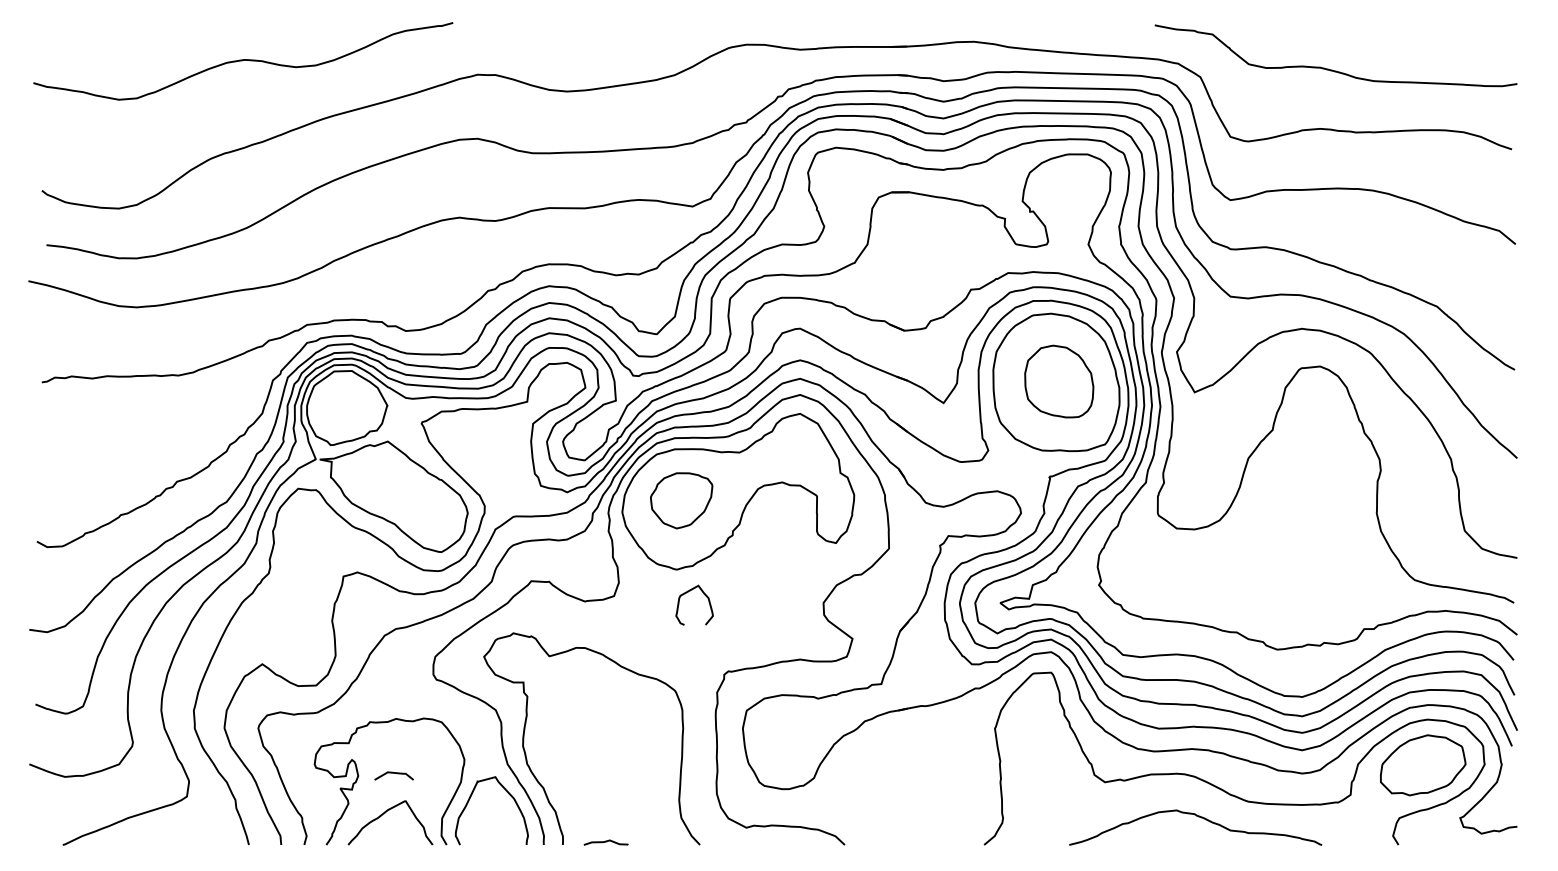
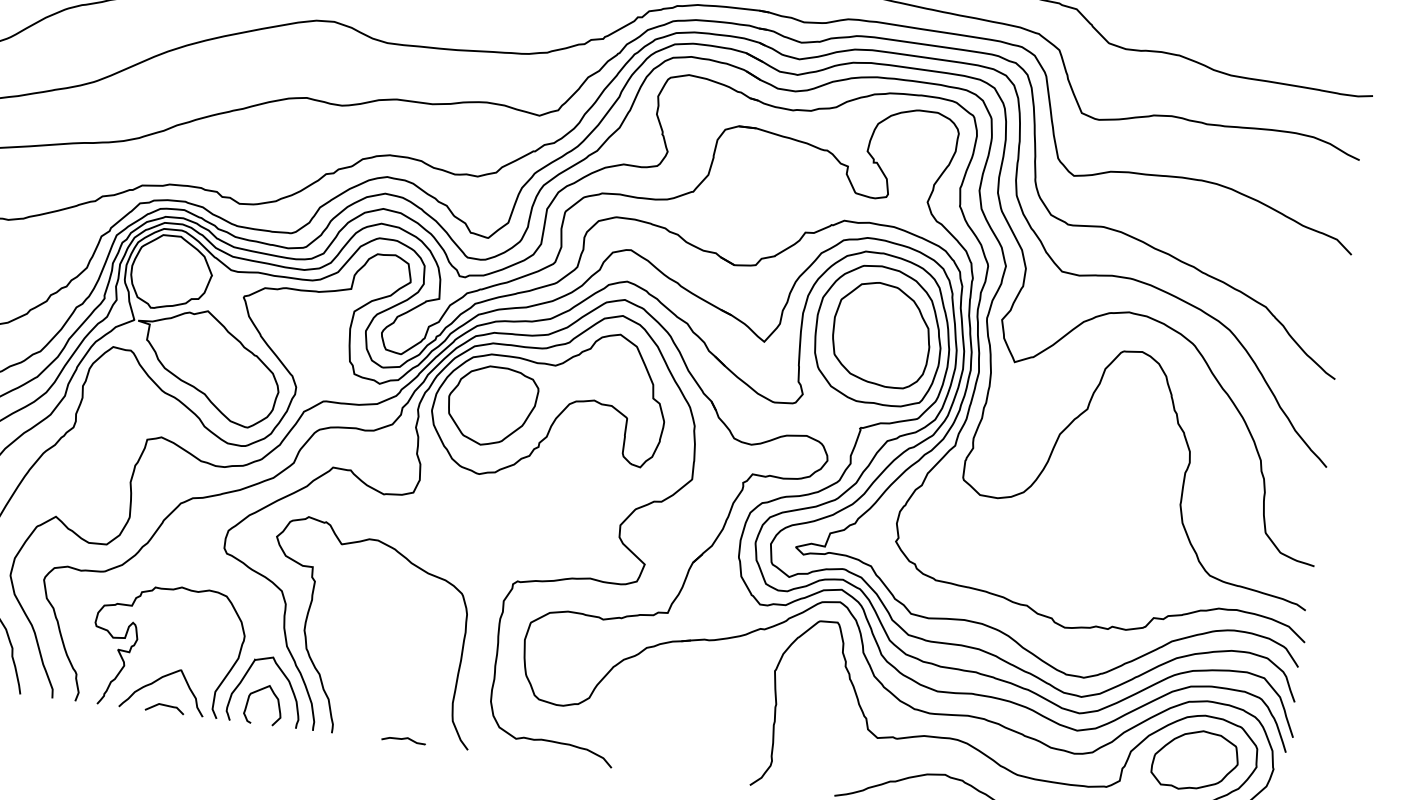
part: (1058, 381) -> (880, 334), size x1.43
part: (681, 500) -> (492, 406), size x1.43
curve: (688, 592) -> (259, 691), moved
line: (393, 773) -> (164, 705), moved
curve: (605, 842) -> (403, 739), moved

